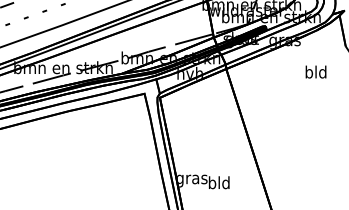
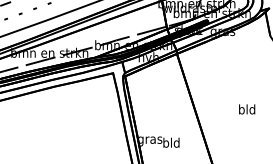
text: (315, 71) -> (246, 108), moved

